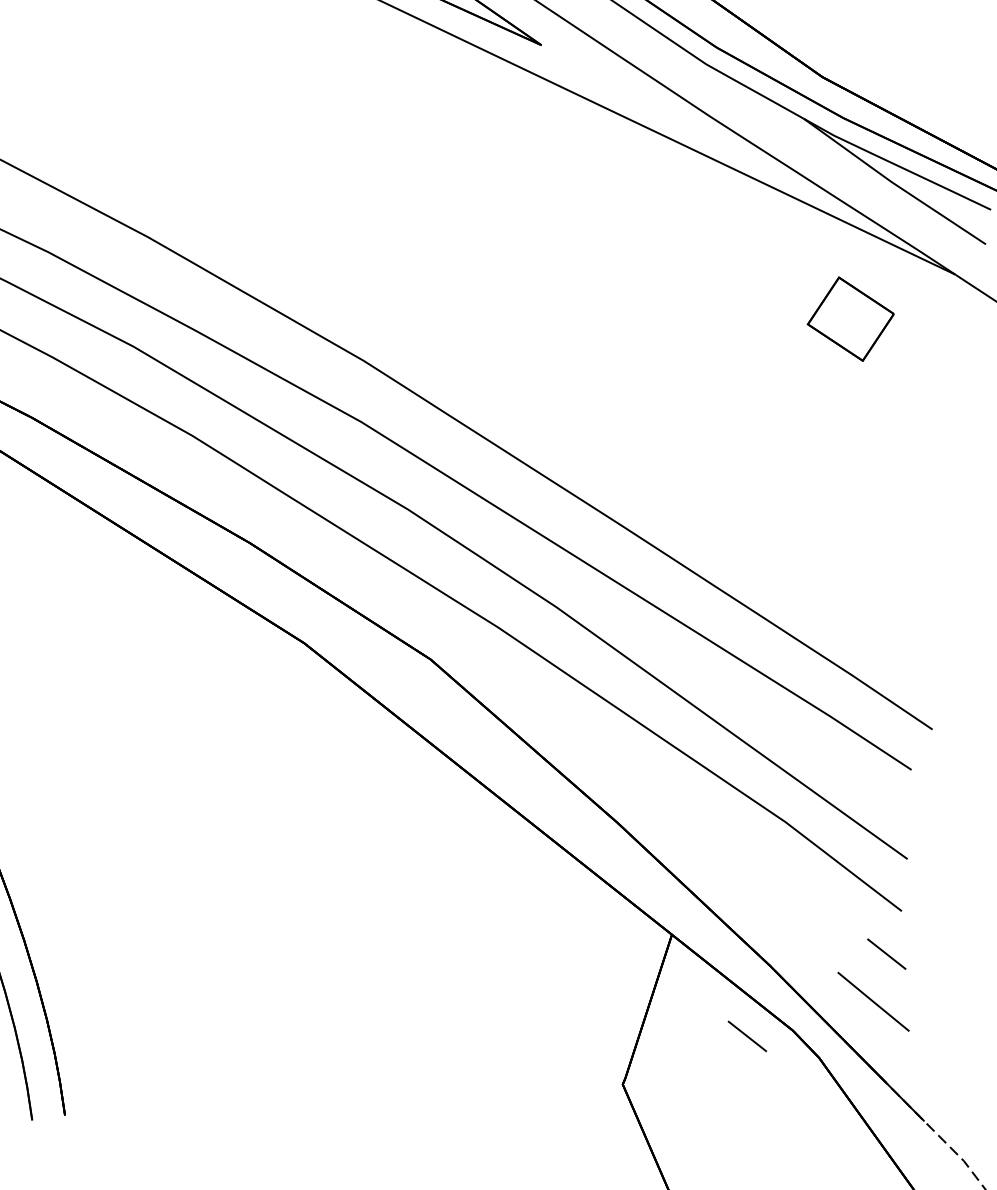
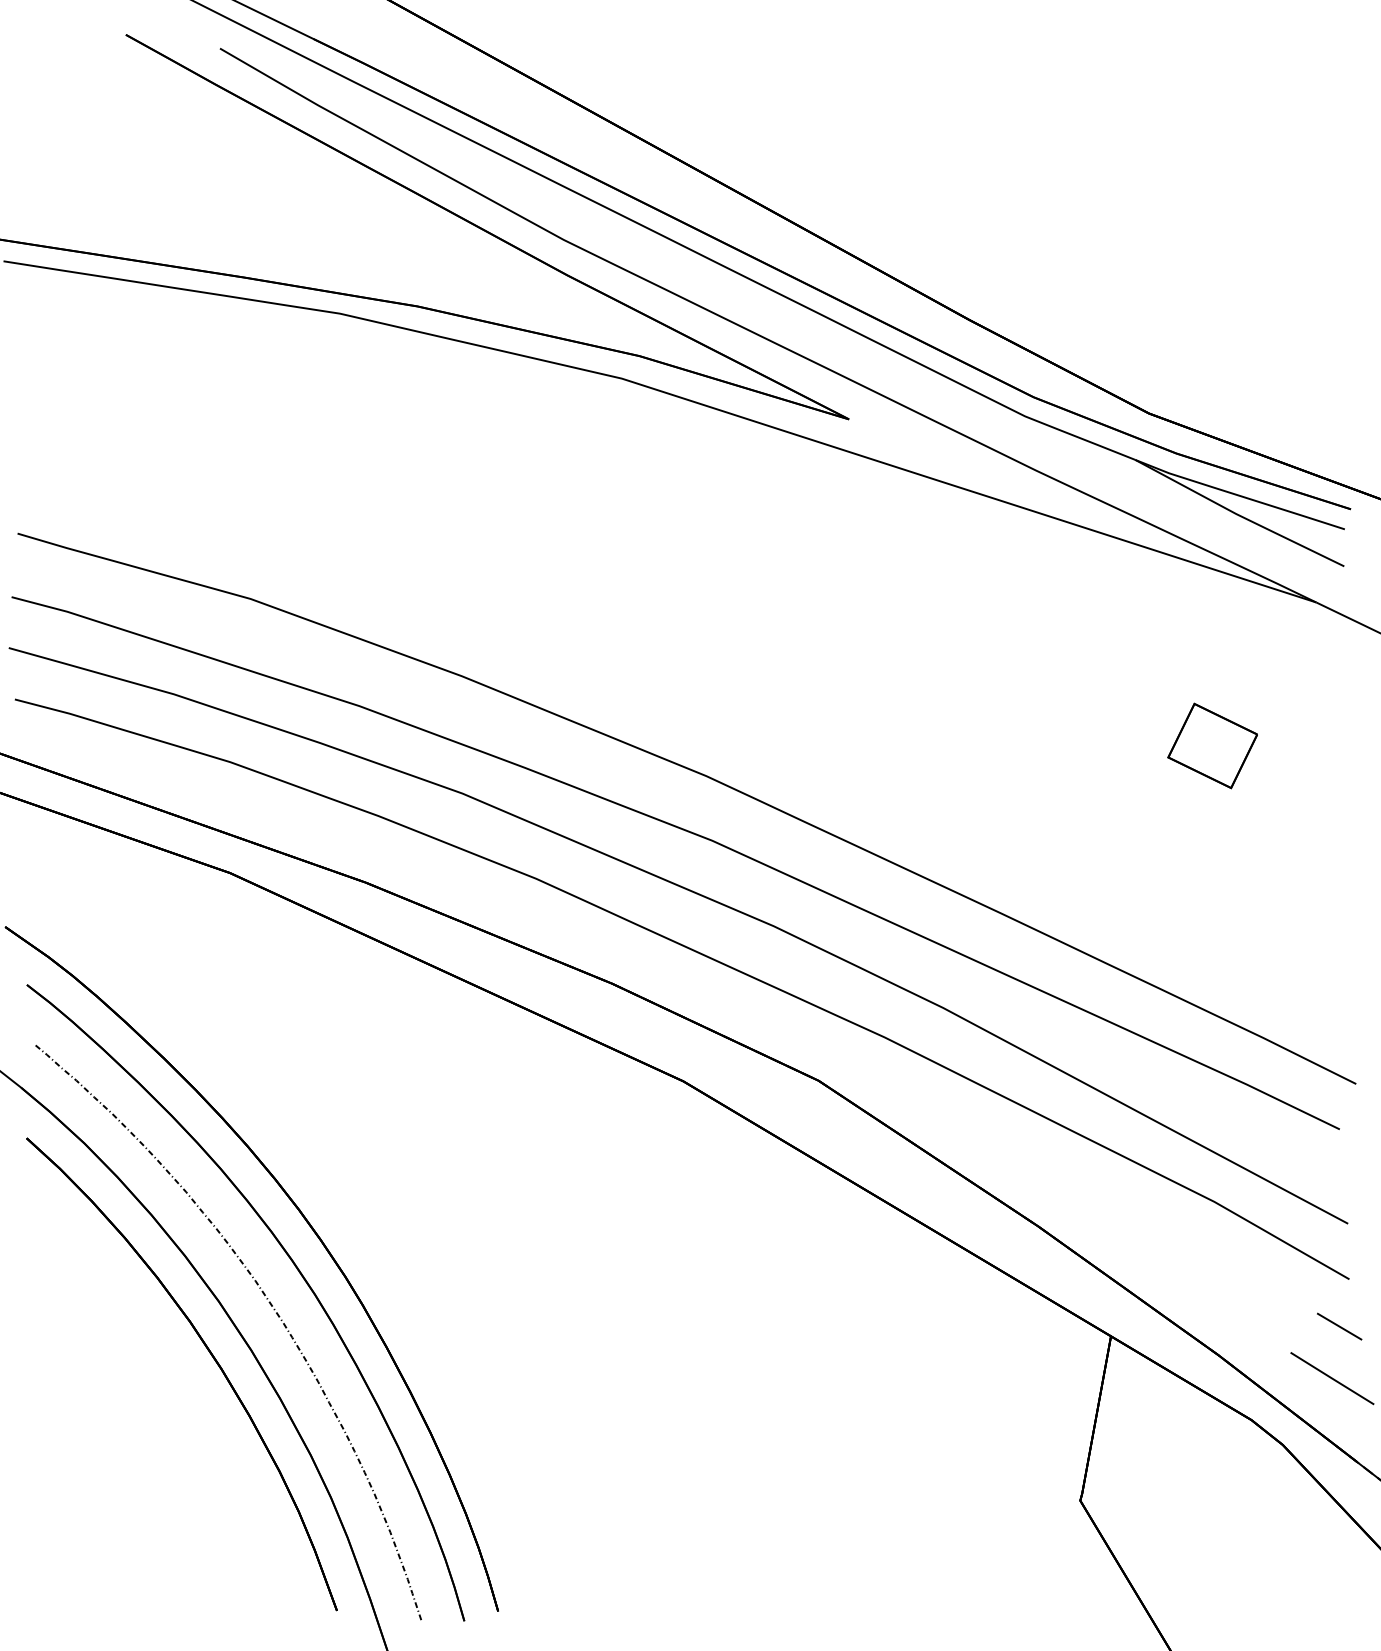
part: (850, 318) -> (1212, 745), moved
line: (747, 1036) -> (1204, 1432), removed

